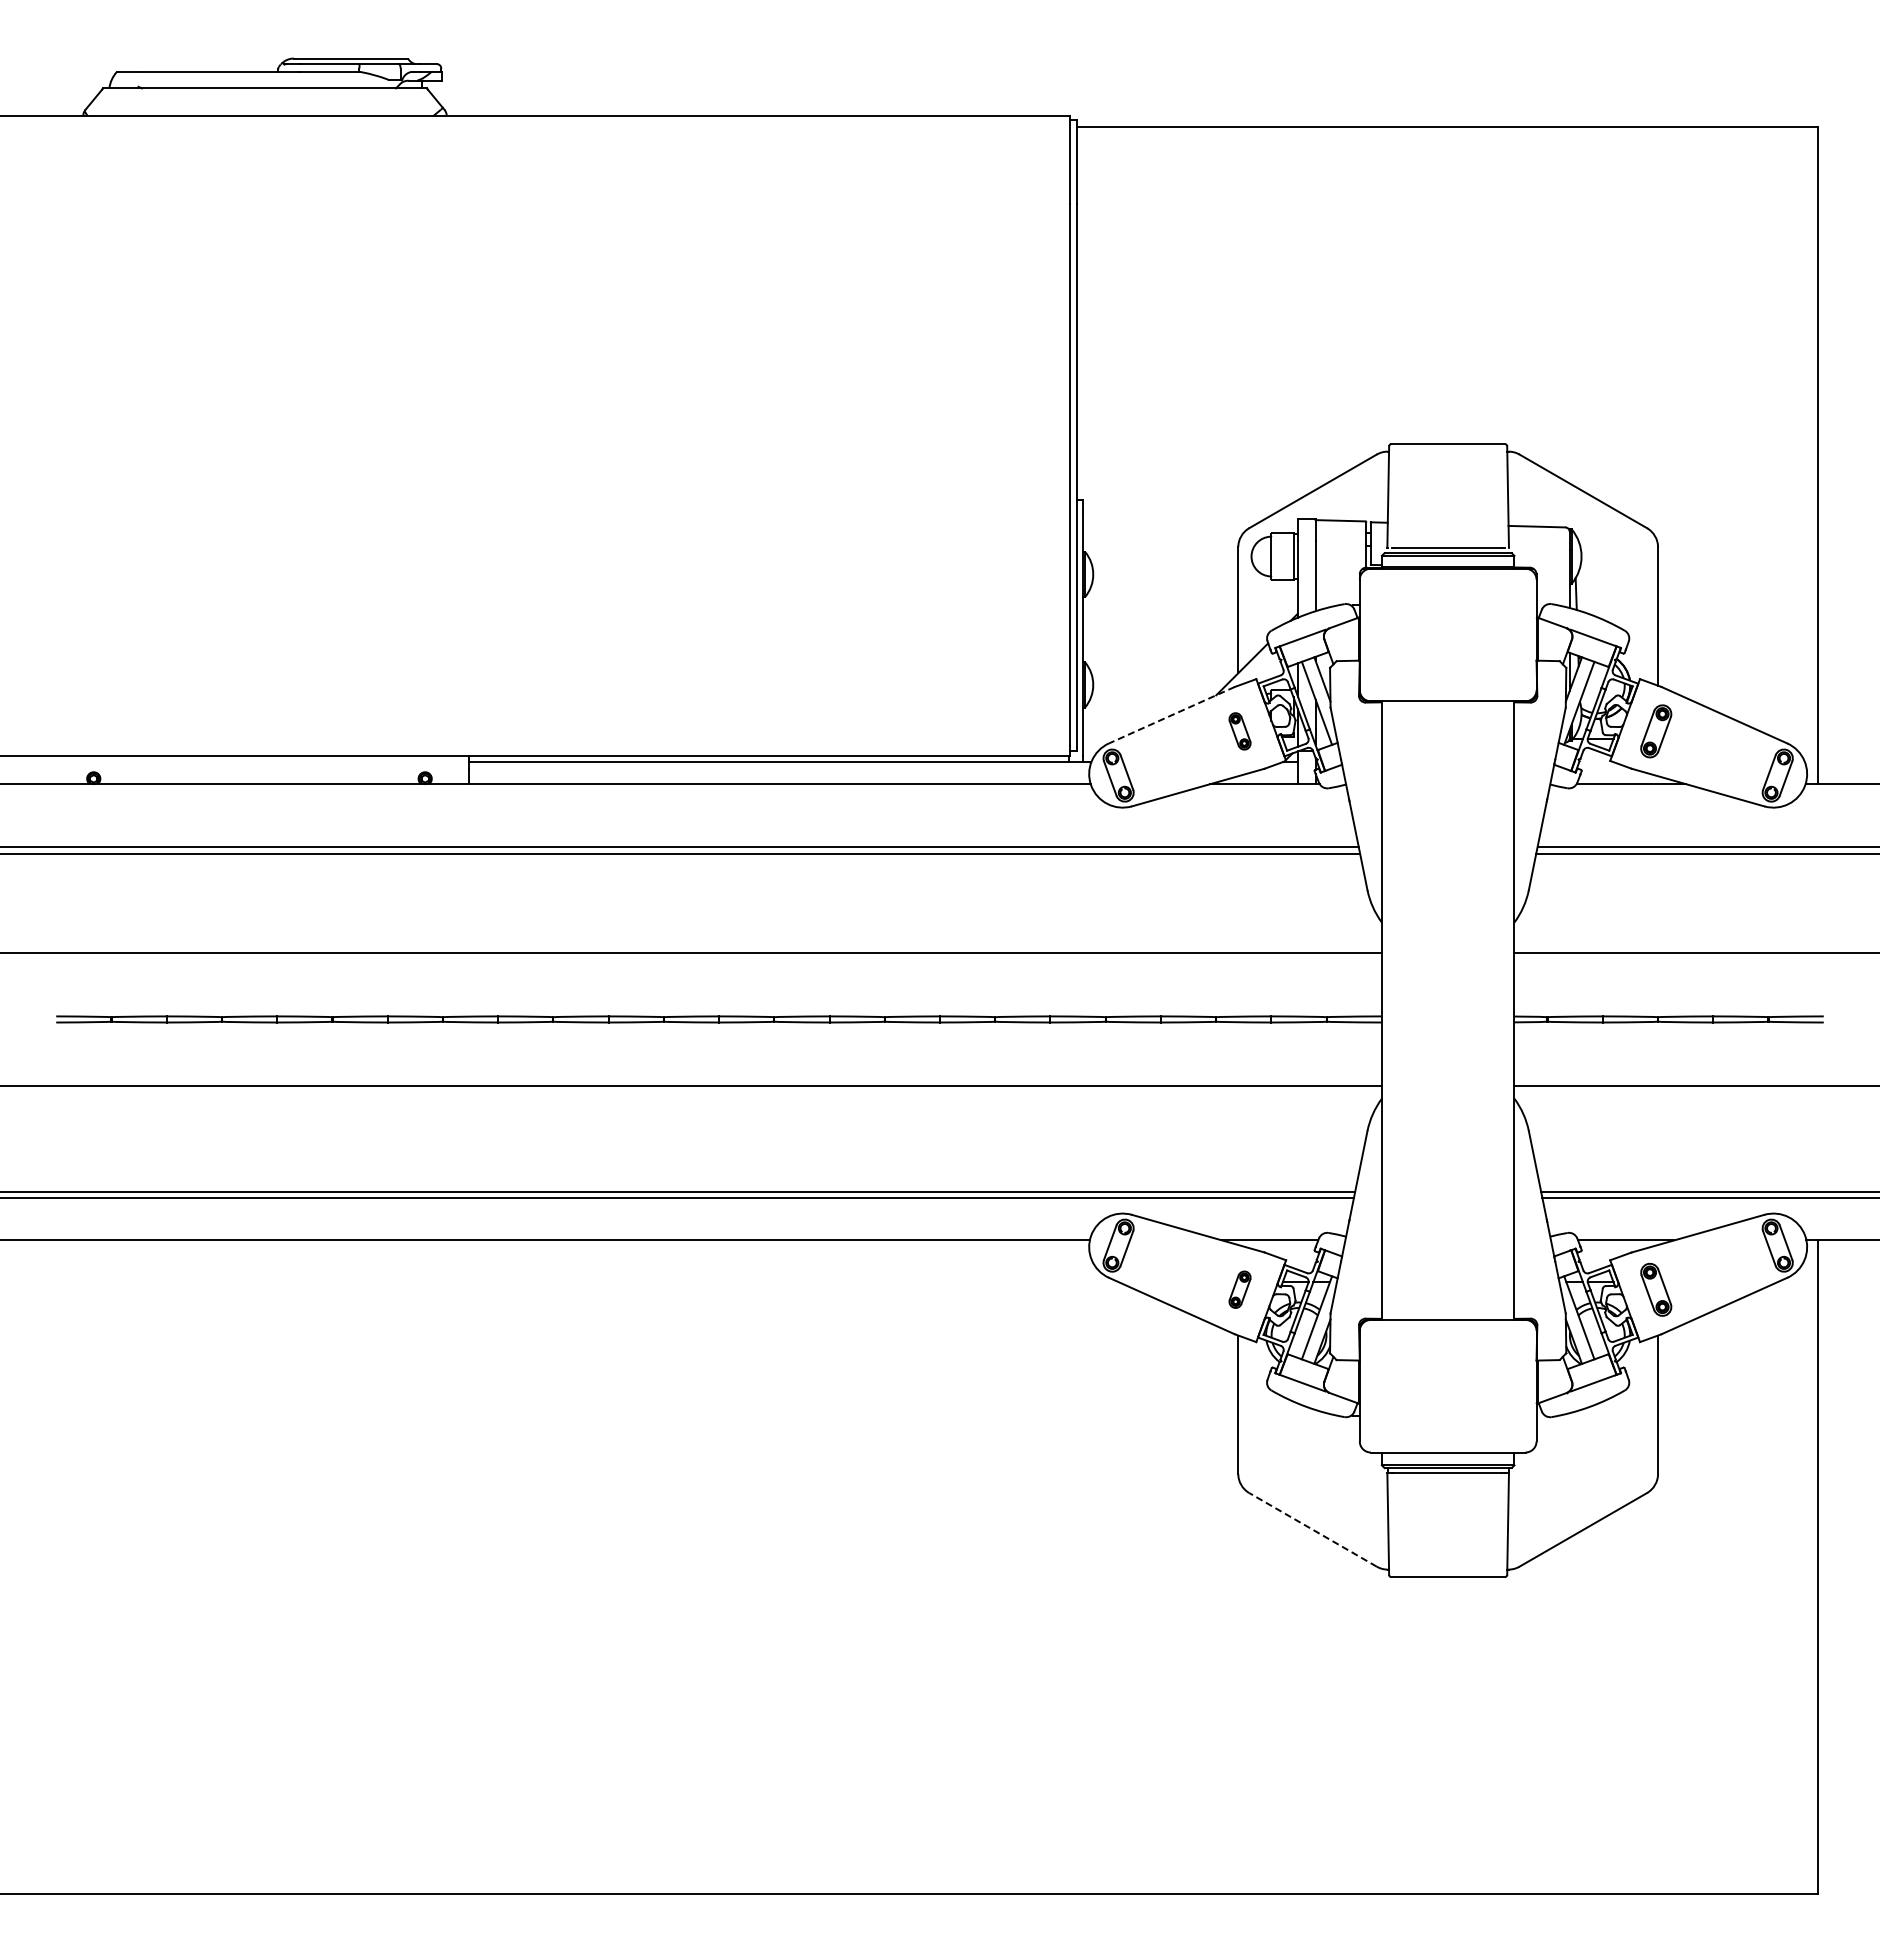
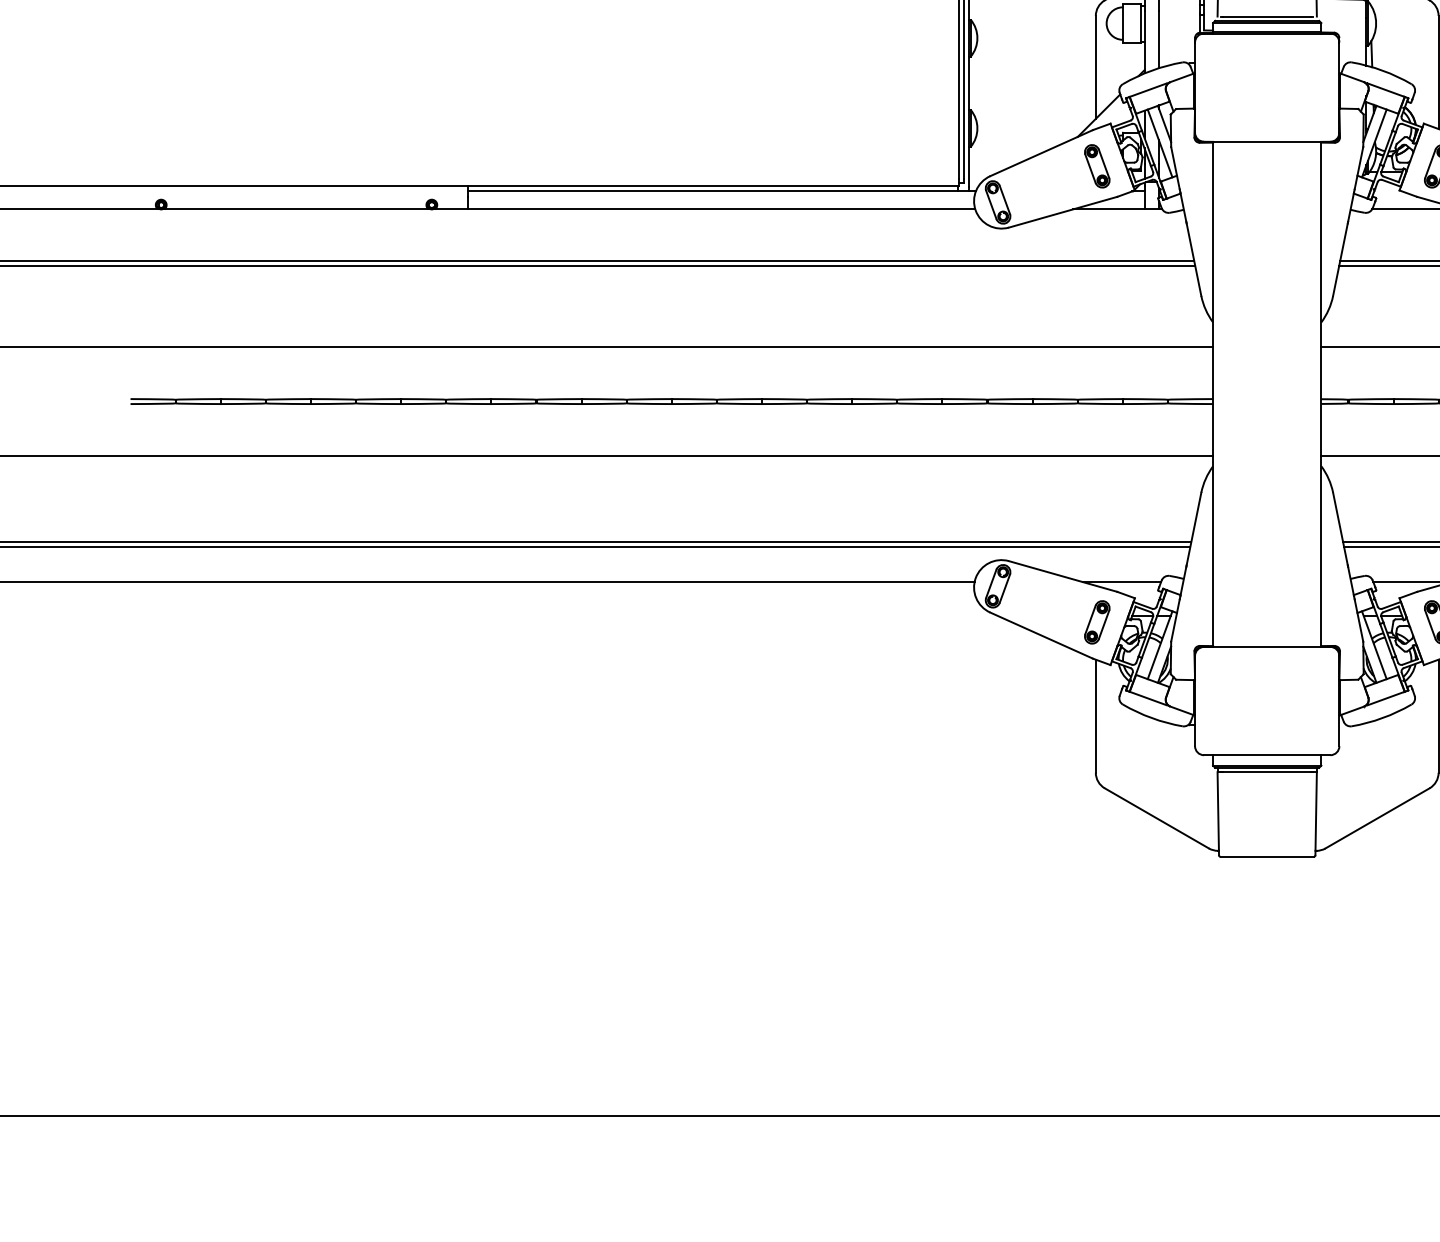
line: (1171, 715) -> (1041, 153), dashed -> solid
part: (1239, 731) -> (1096, 166), size x1.43
part: (1239, 1289) -> (1096, 622), size x1.43
line: (1313, 1529) -> (1157, 818), dashed -> solid

